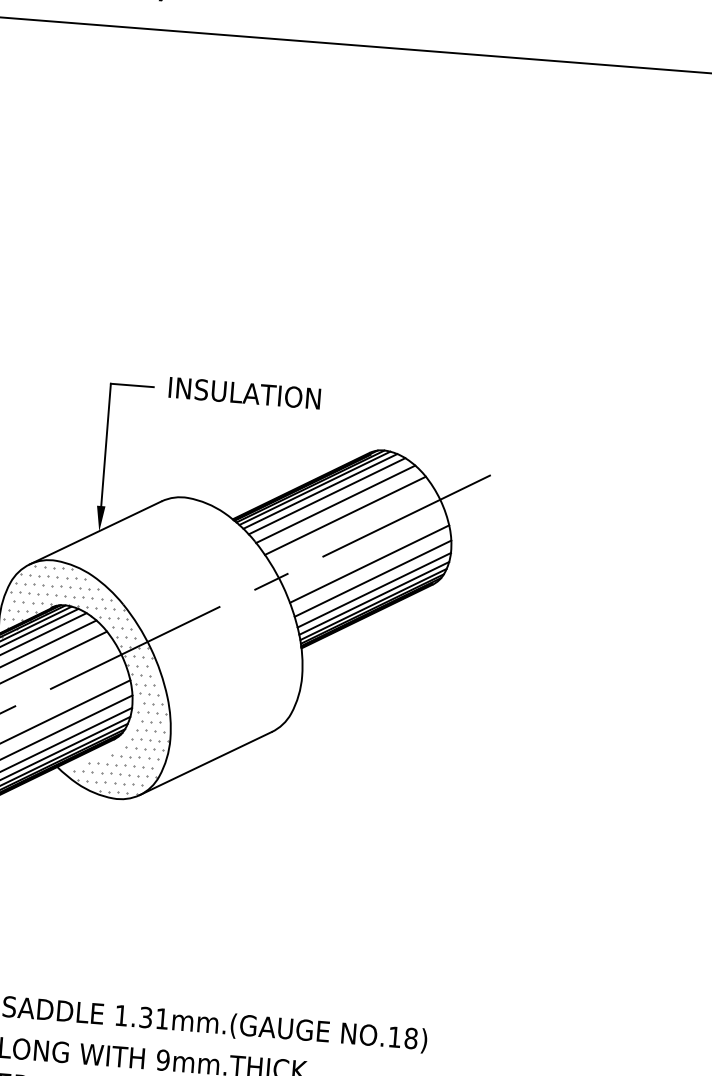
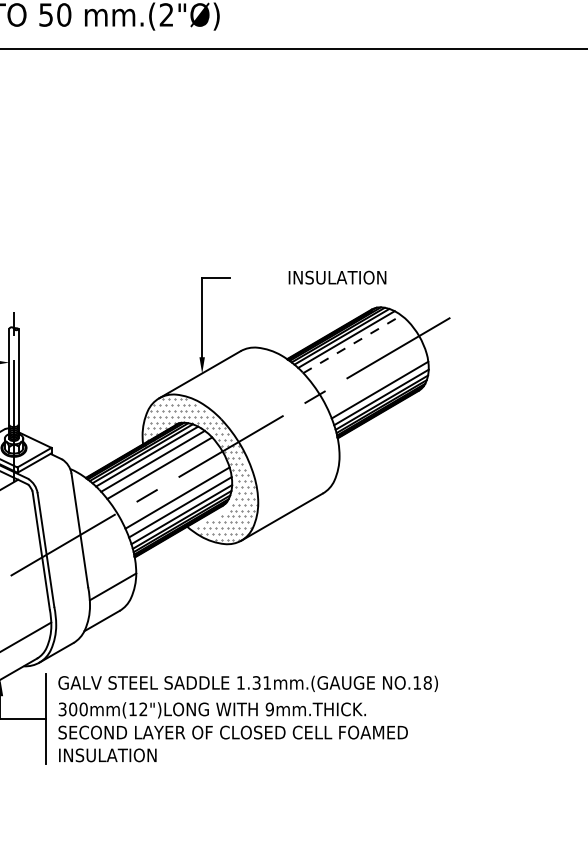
text: (244, 392) -> (337, 277), moved
line: (335, 504) -> (352, 344), solid -> dashed
line: (344, 516) -> (358, 351), removed
line: (370, 563) -> (377, 380), removed

